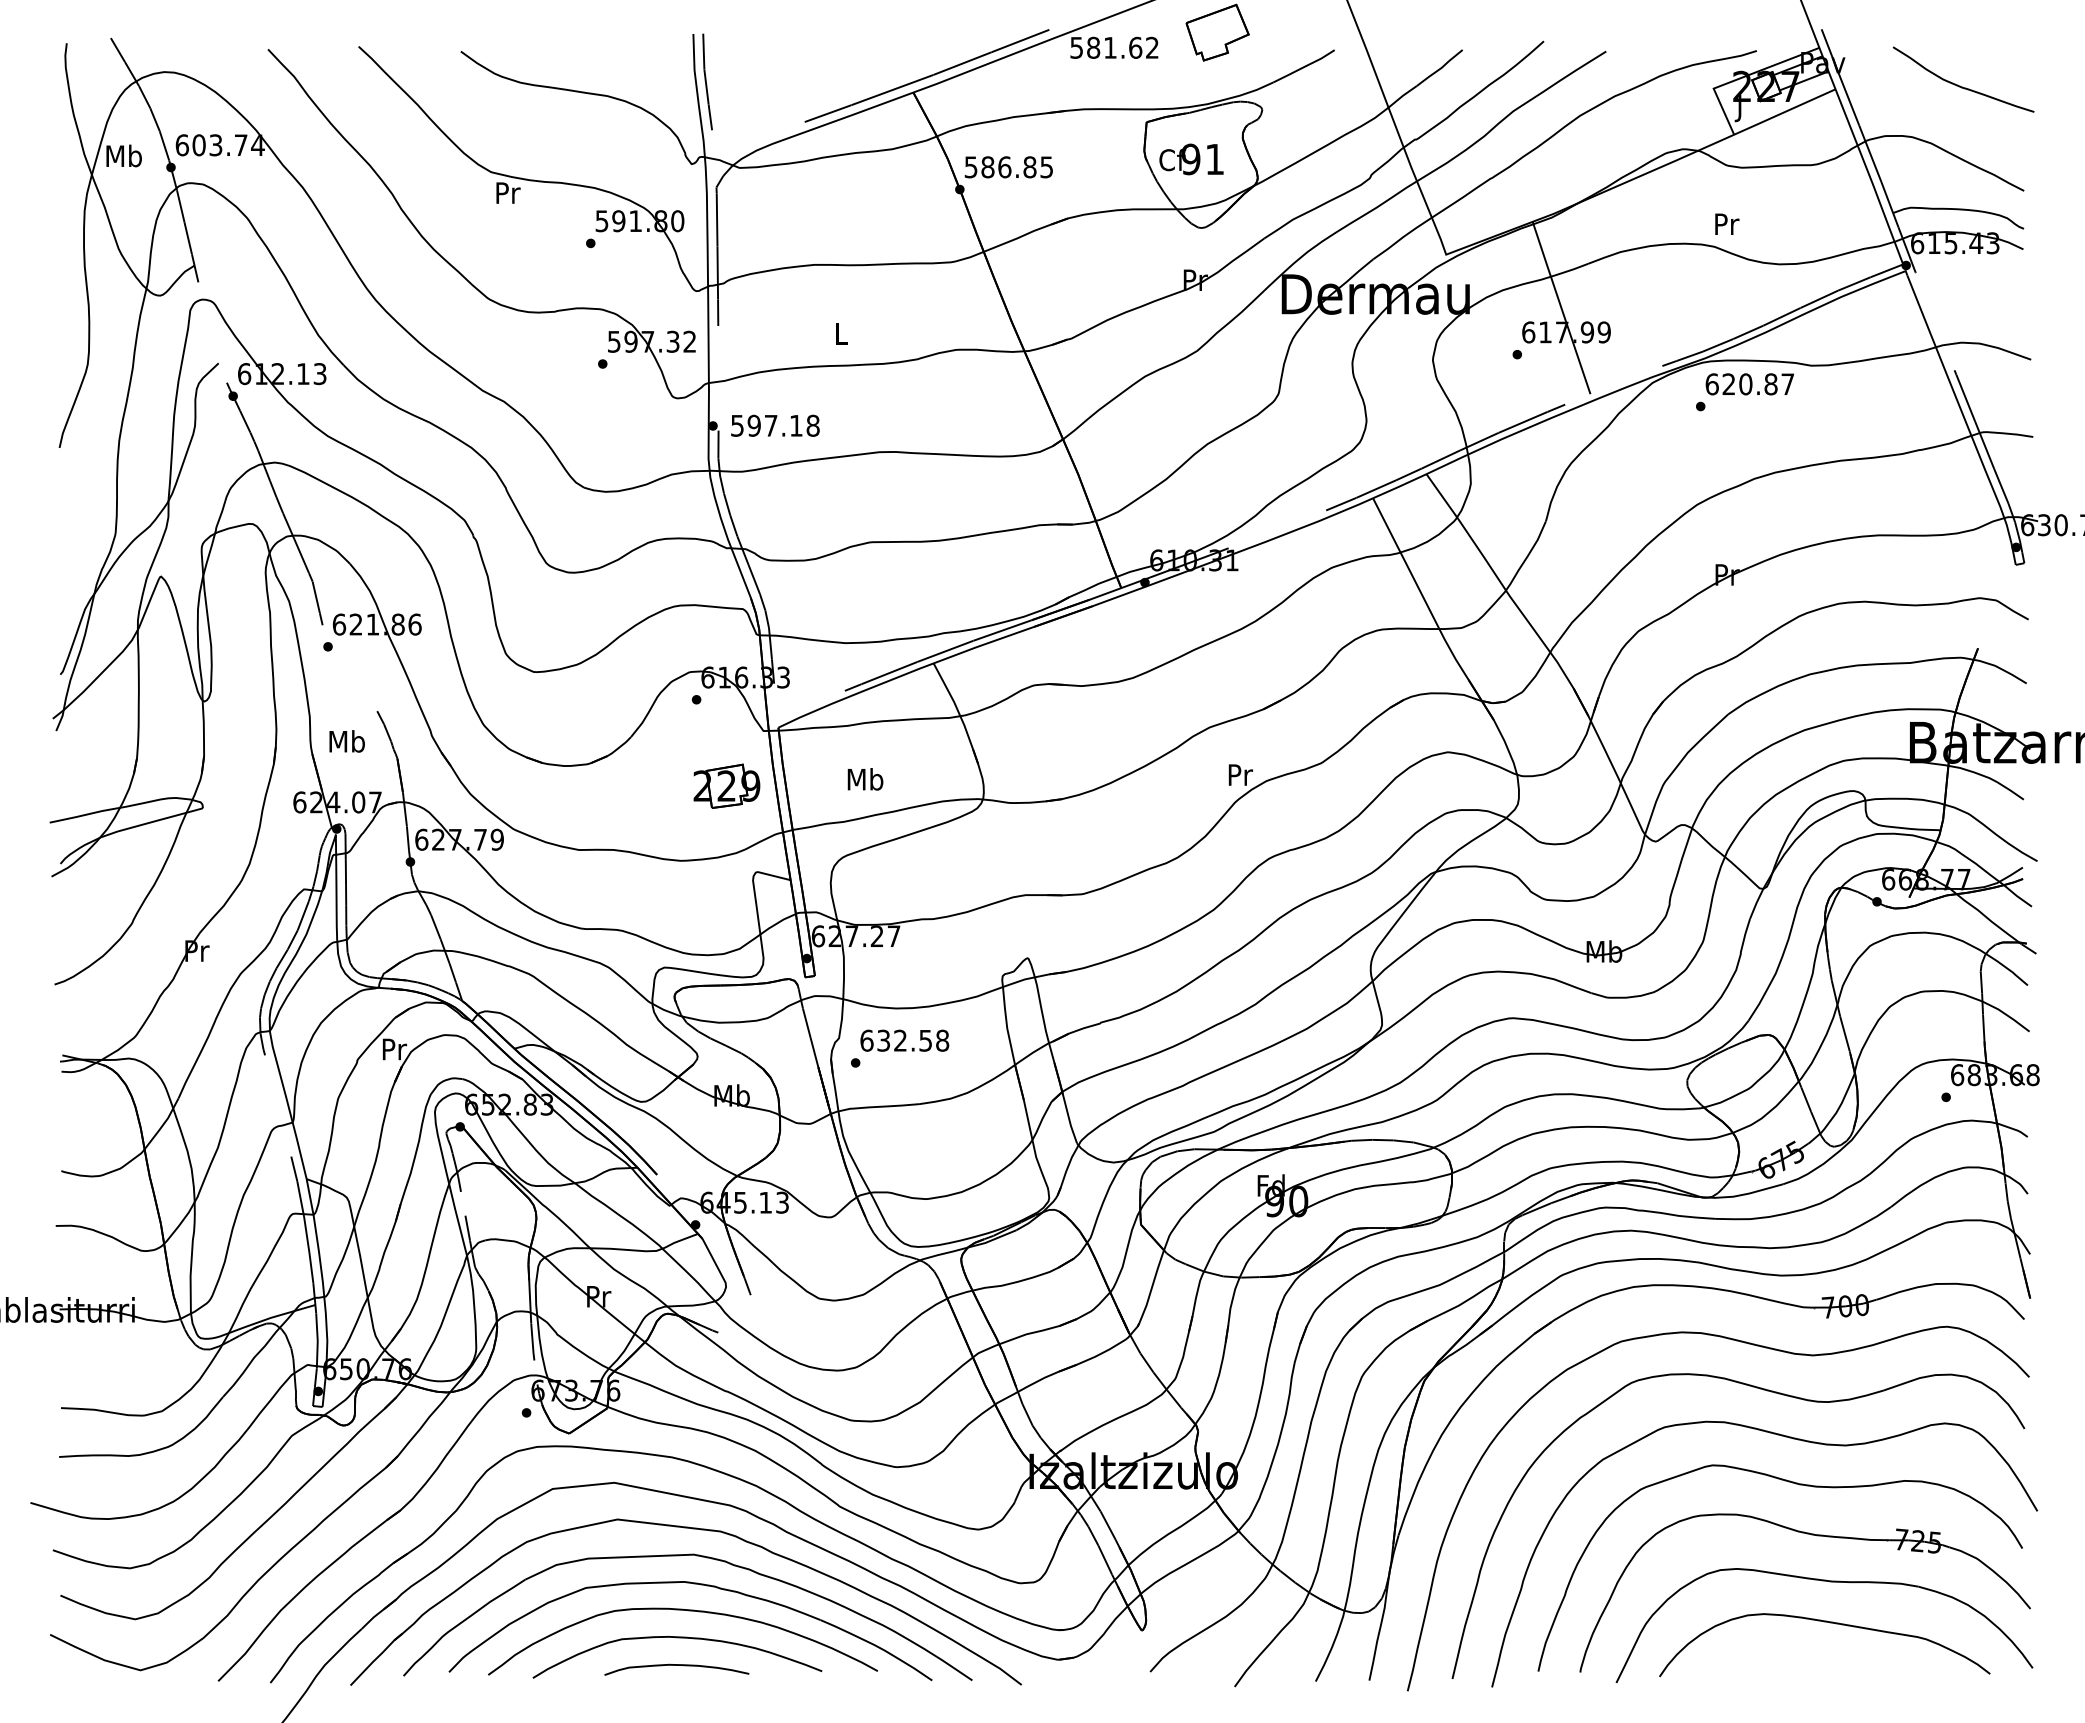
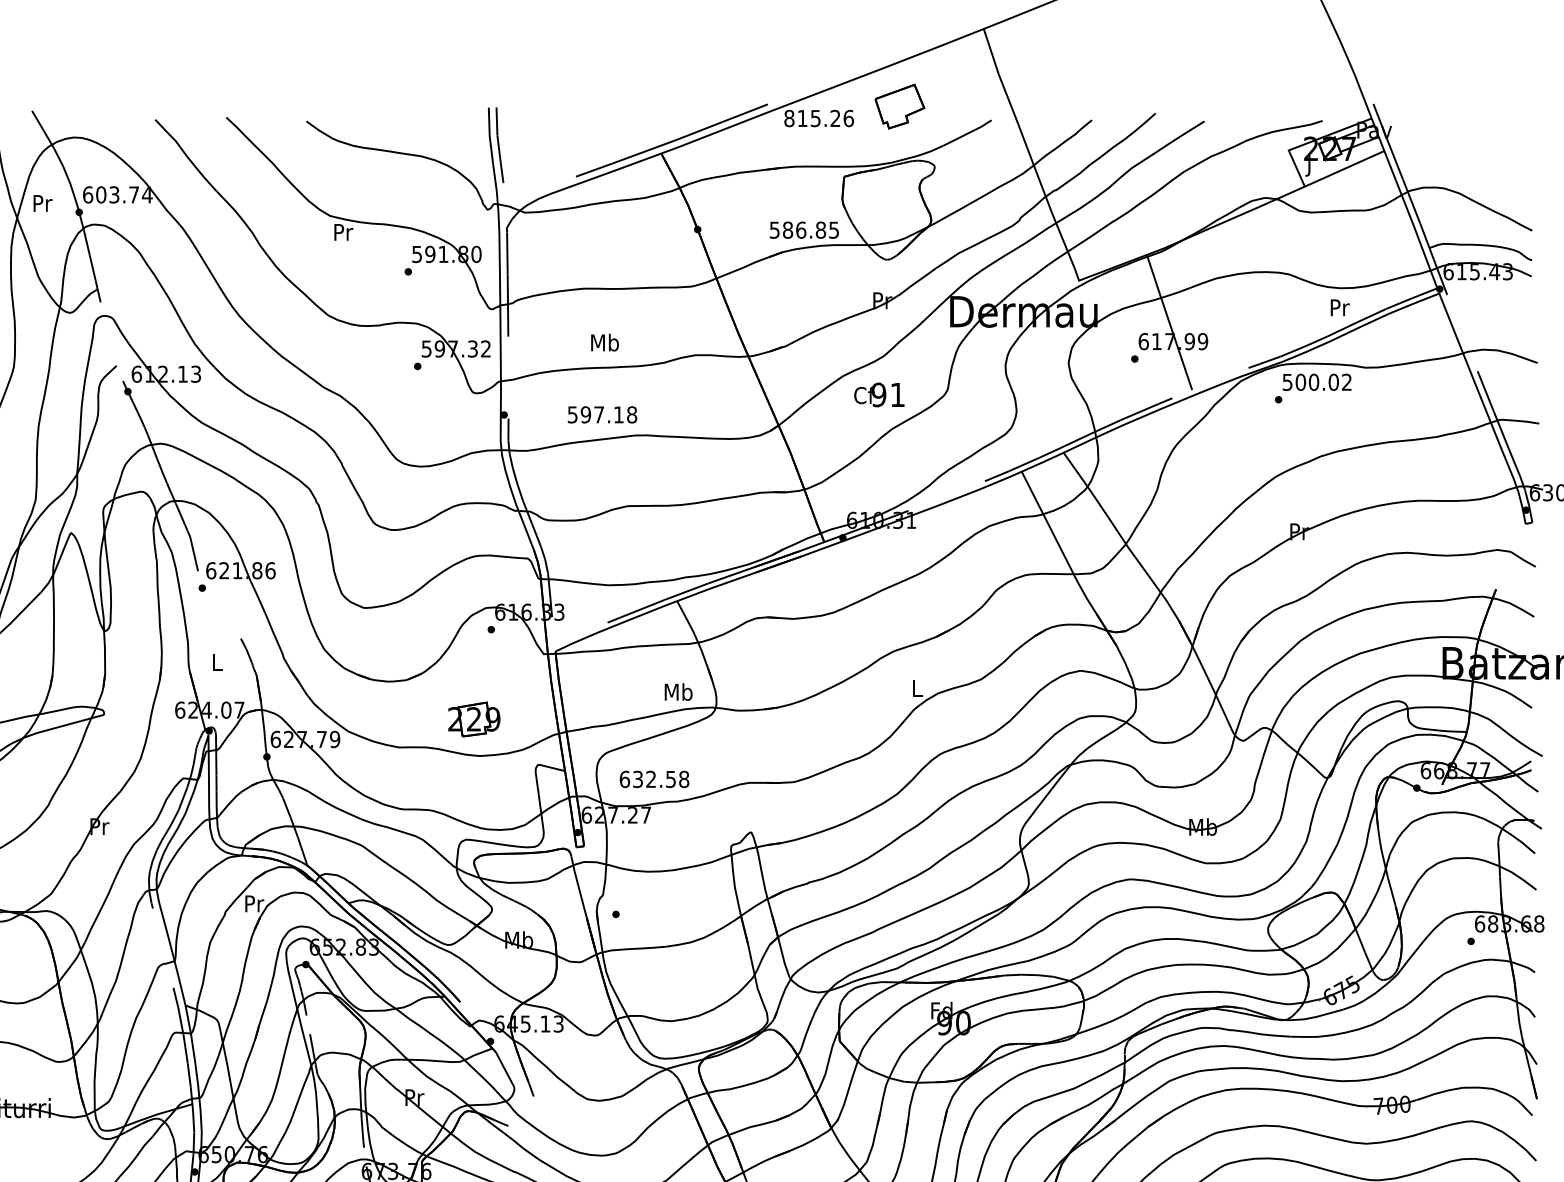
text: (1114, 47) -> (818, 118), 581.62 -> 815.26
curve: (1960, 85) -> (1482, 148), removed
text: (123, 155) -> (41, 202), Mb -> Pr
text: (1191, 159) -> (879, 395), moved
text: (1008, 167) -> (804, 230), moved
text: (1727, 223) -> (1340, 307), moved
text: (841, 333) -> (604, 342), L -> Mb
text: (1749, 384) -> (1316, 382), 620.87 -> 500.02
text: (775, 425) -> (602, 414), moved
text: (346, 741) -> (216, 662), Mb -> L
text: (1240, 774) -> (917, 688), Pr -> L
text: (865, 779) -> (678, 692), moved
part: (726, 785) -> (473, 718), moved
text: (904, 1040) -> (654, 779), moved

